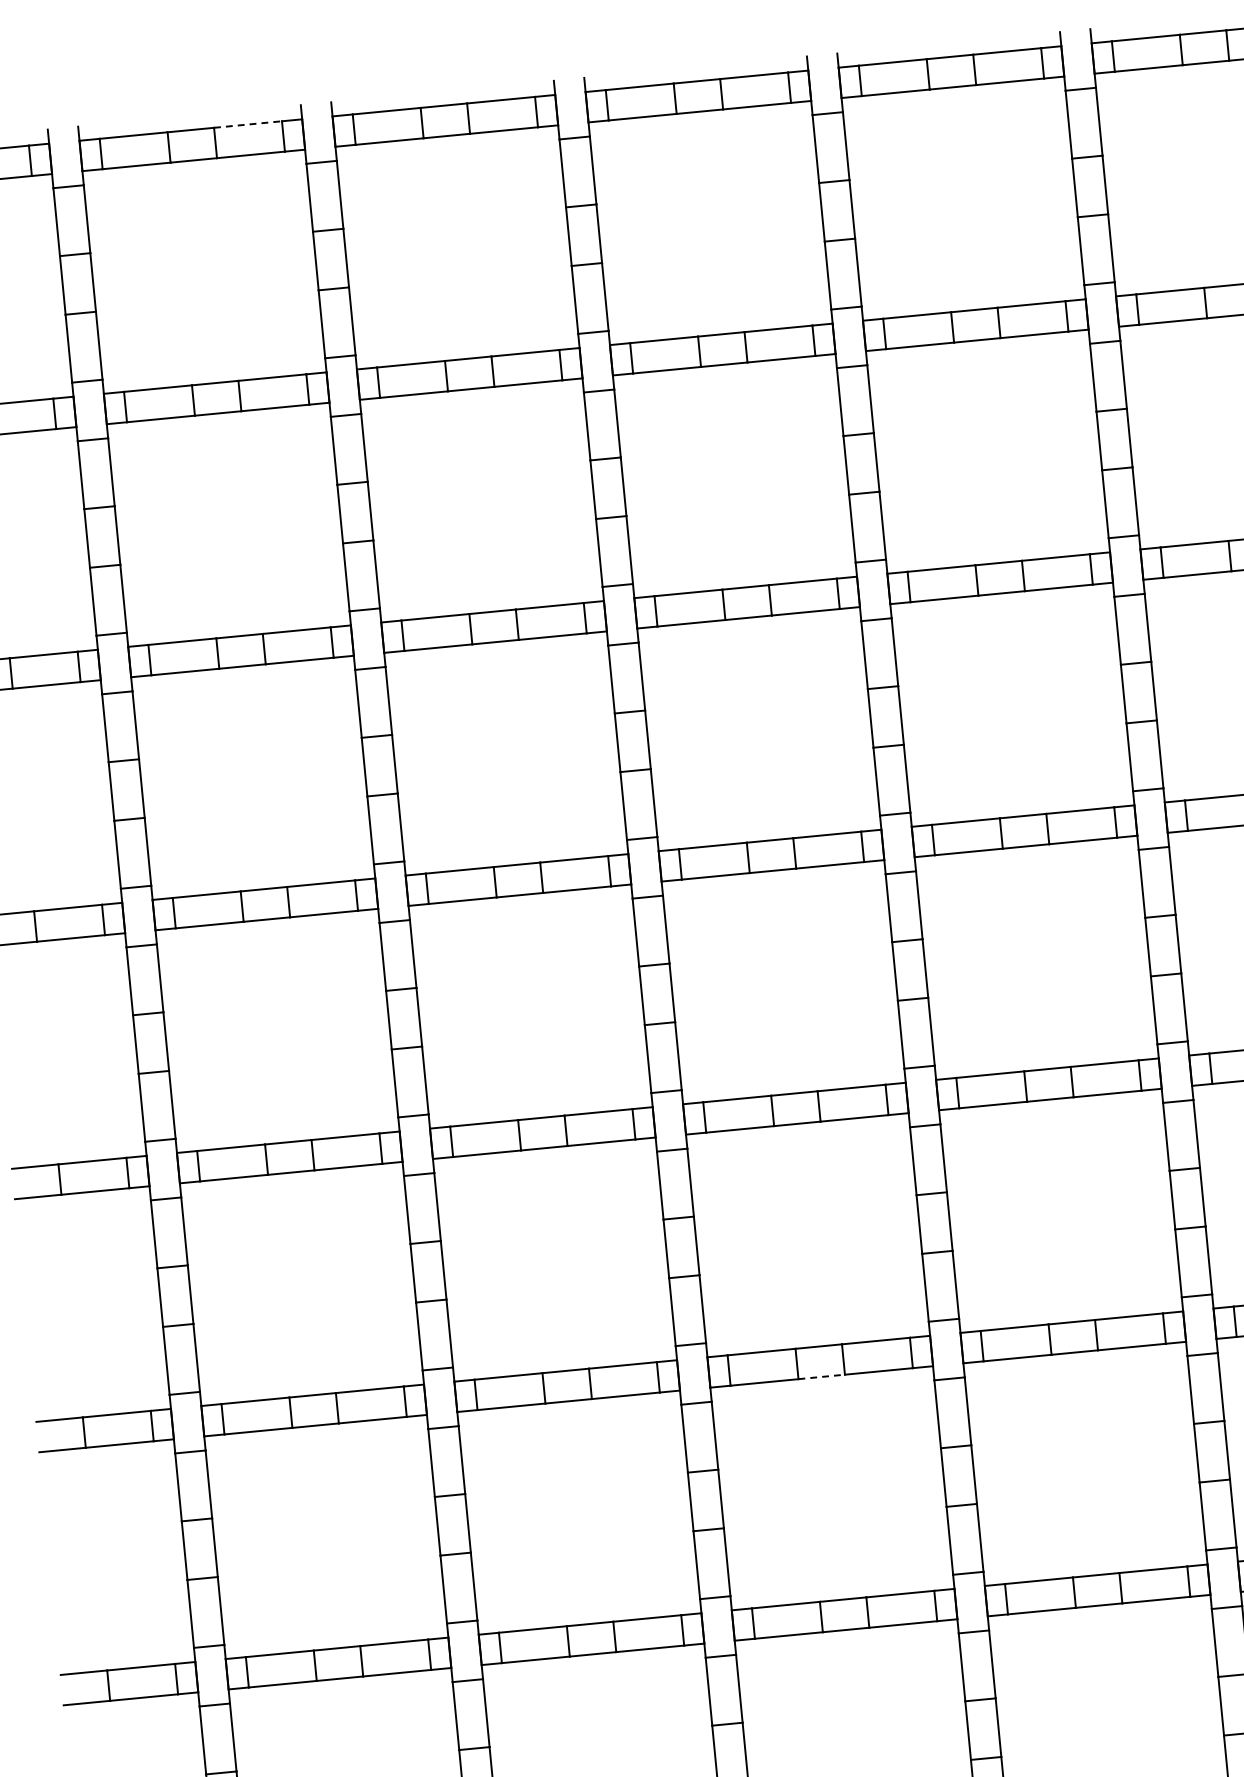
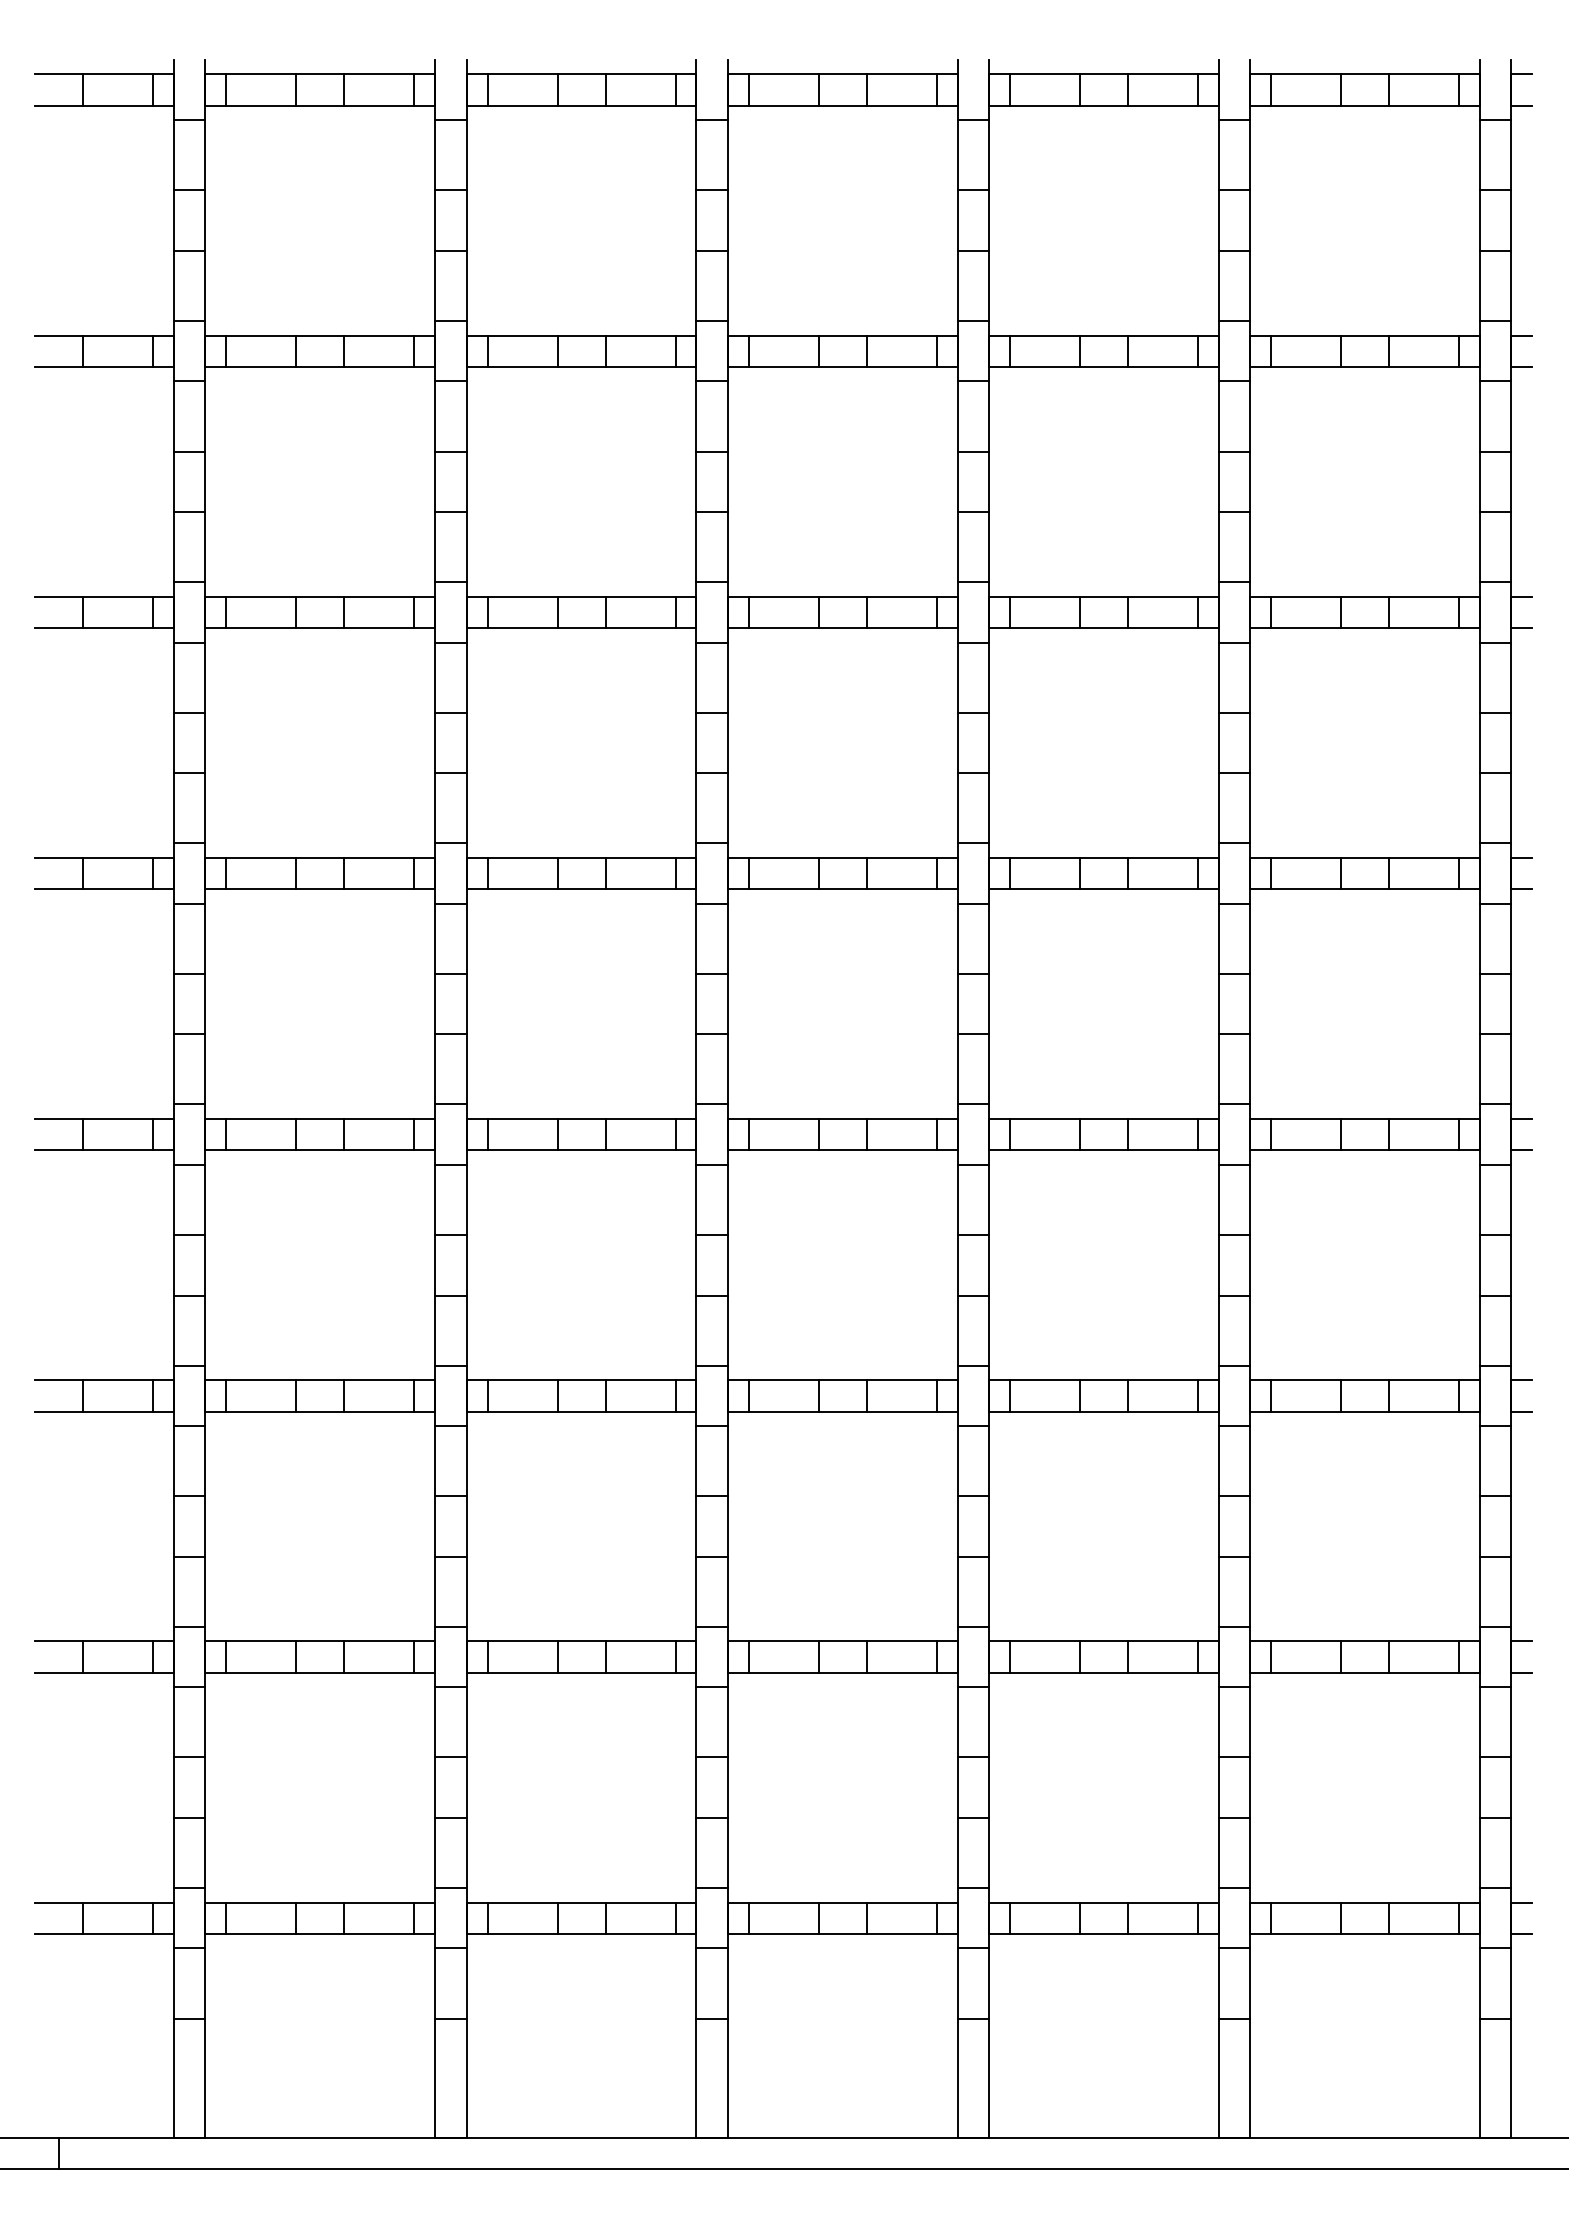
line: (248, 124) -> (379, 74), dashed -> solid
line: (821, 1376) -> (842, 1411), dashed -> solid

